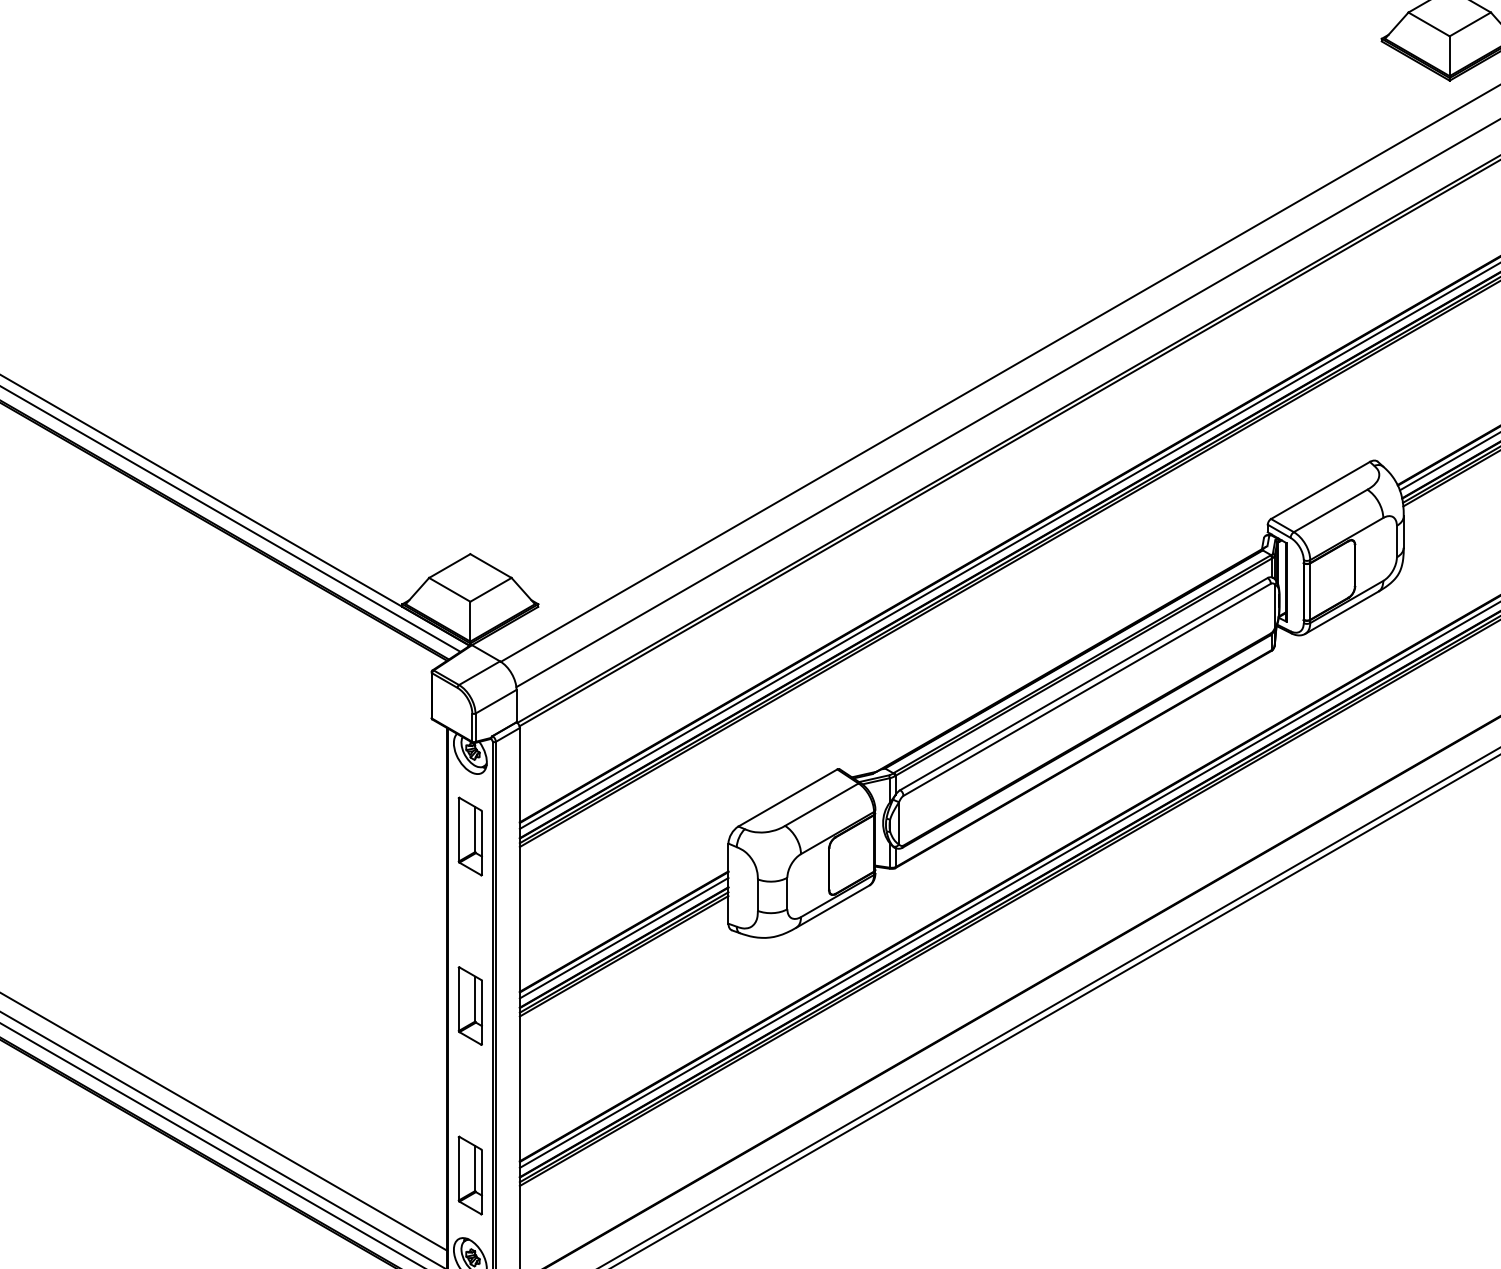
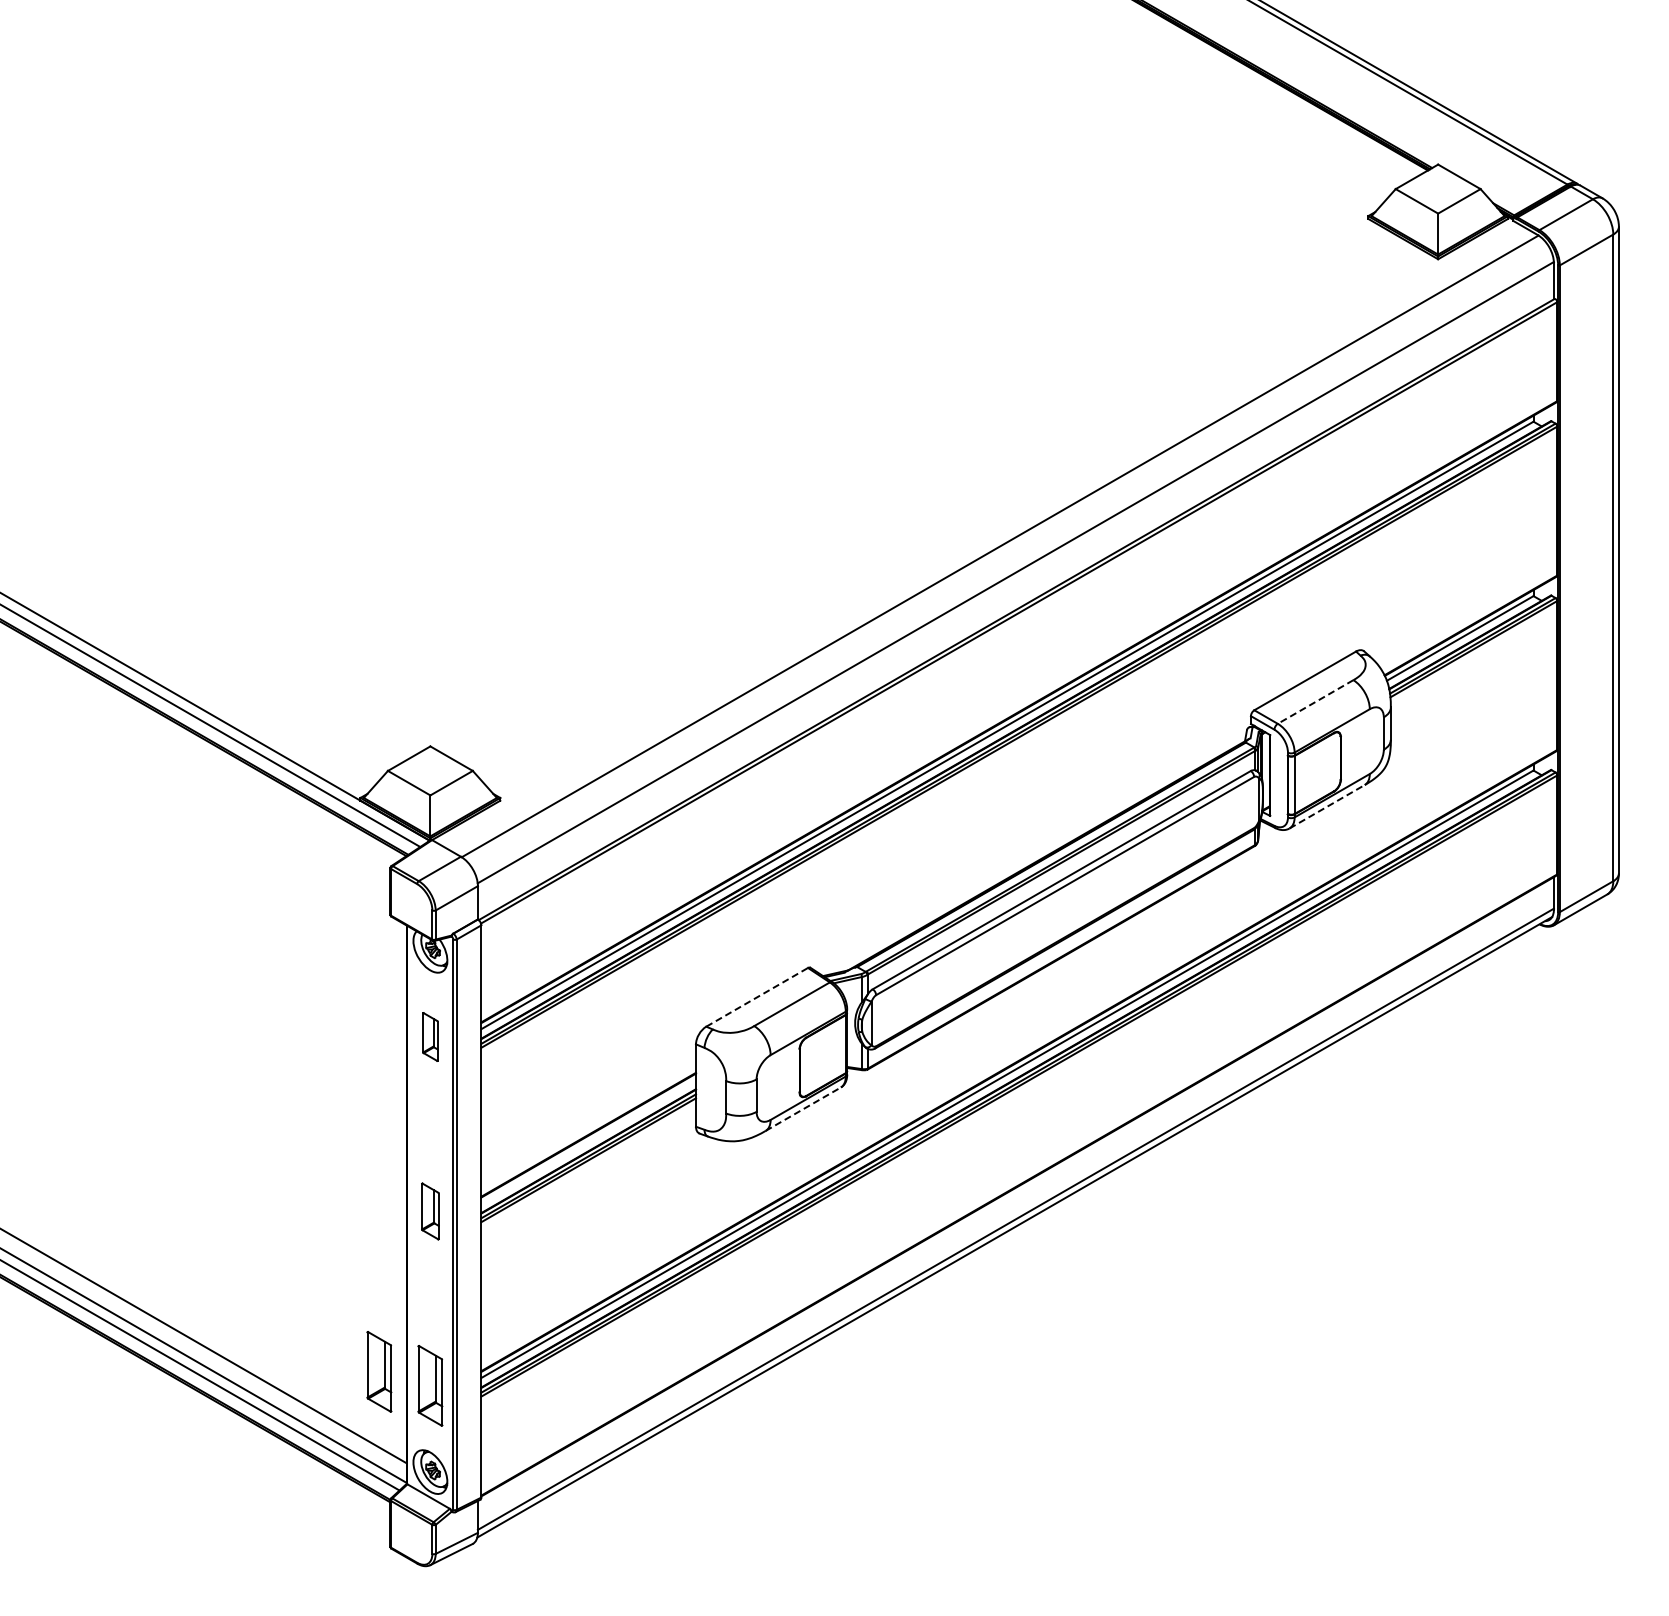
line: (1330, 510) -> (1315, 701), solid -> dashed
line: (1342, 612) -> (1327, 806), solid -> dashed
line: (788, 798) -> (757, 997), solid -> dashed
part: (470, 836) -> (430, 1036), size x0.6
line: (832, 906) -> (803, 1108), solid -> dashed
line: (624, 938) -> (588, 1141), removed
part: (470, 1006) -> (430, 1211), size x0.7
part: (420, 1161) -> (379, 1371), added

